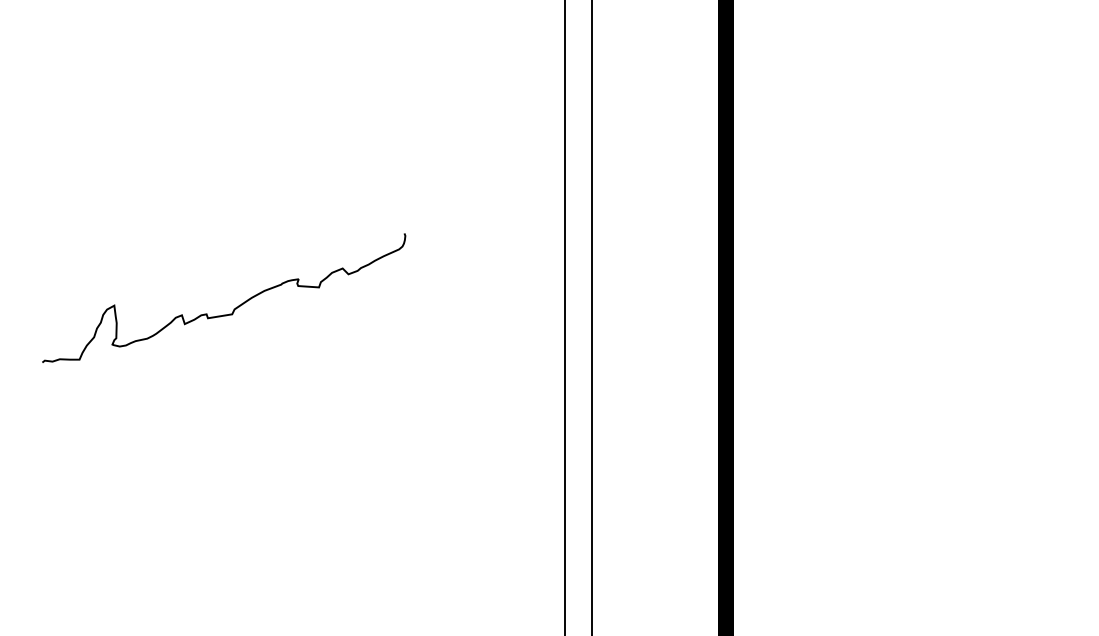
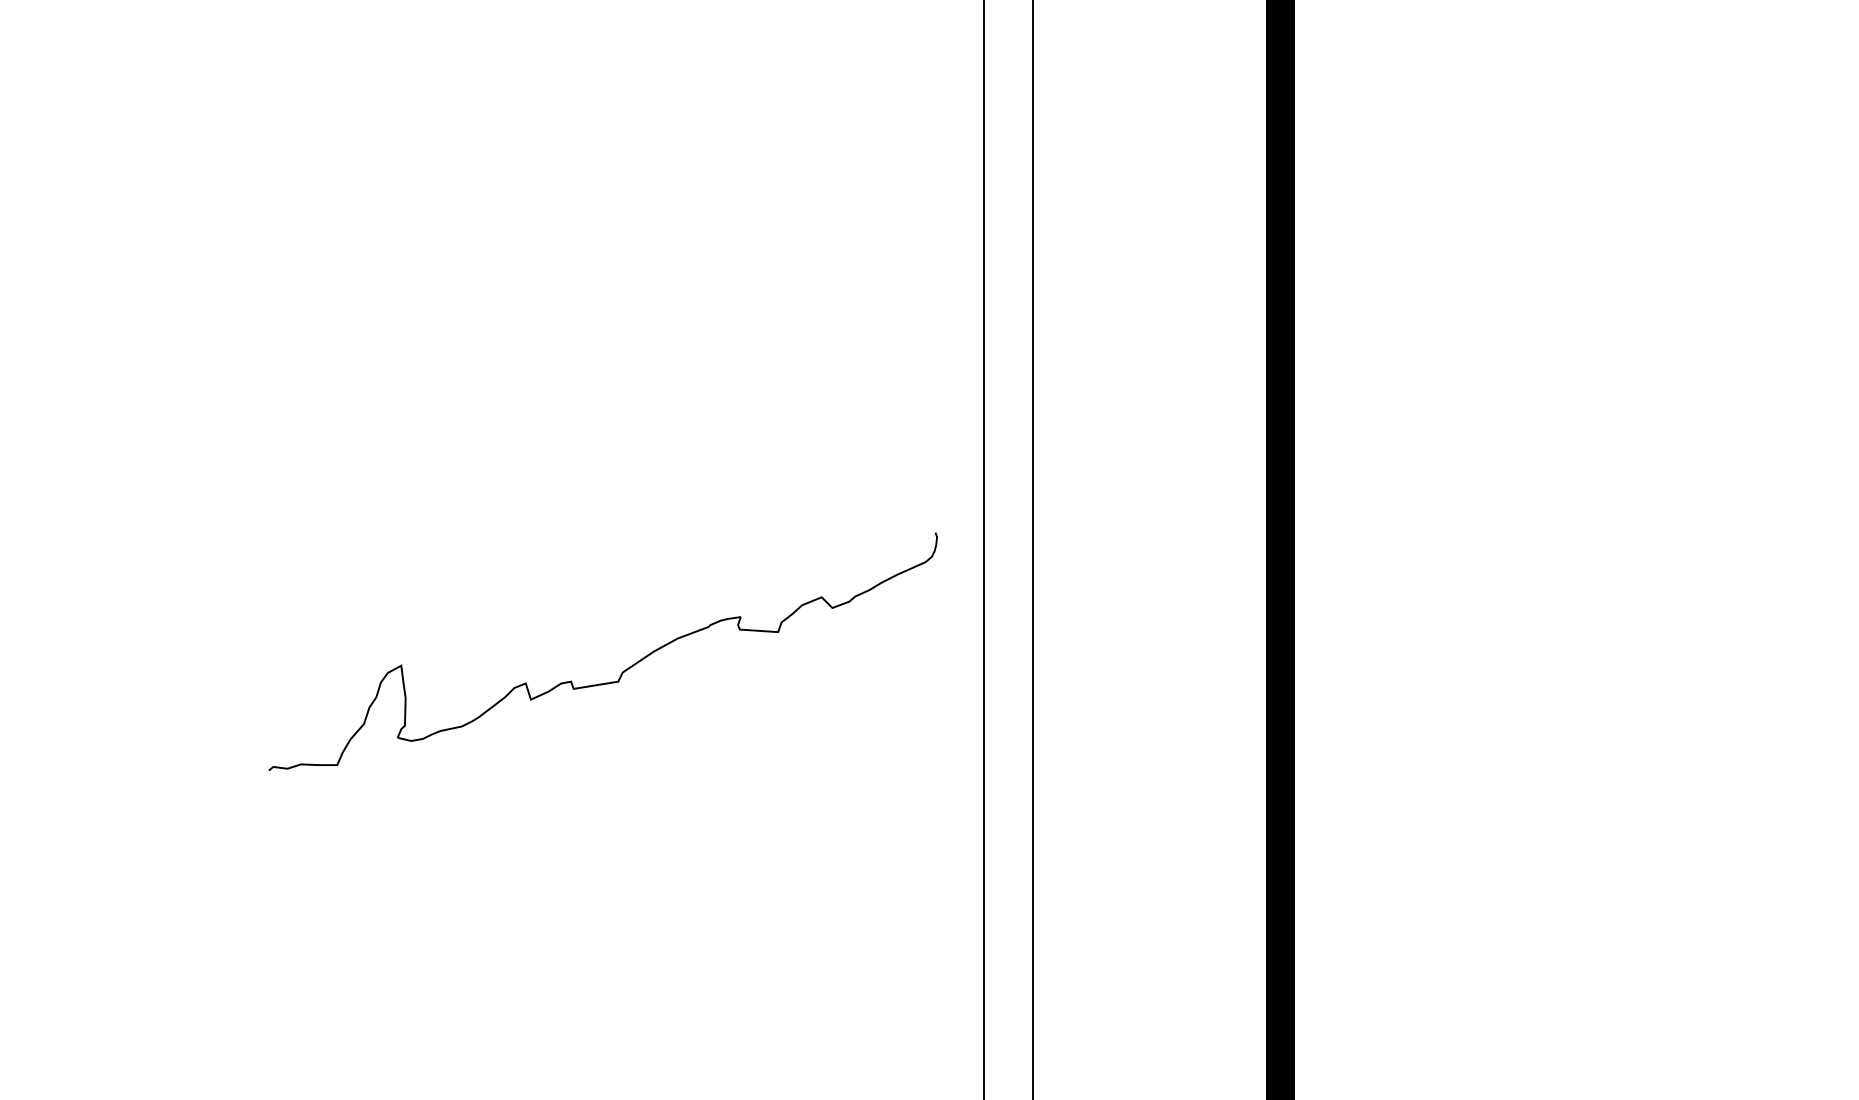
curve: (235, 307) -> (624, 669), moved

